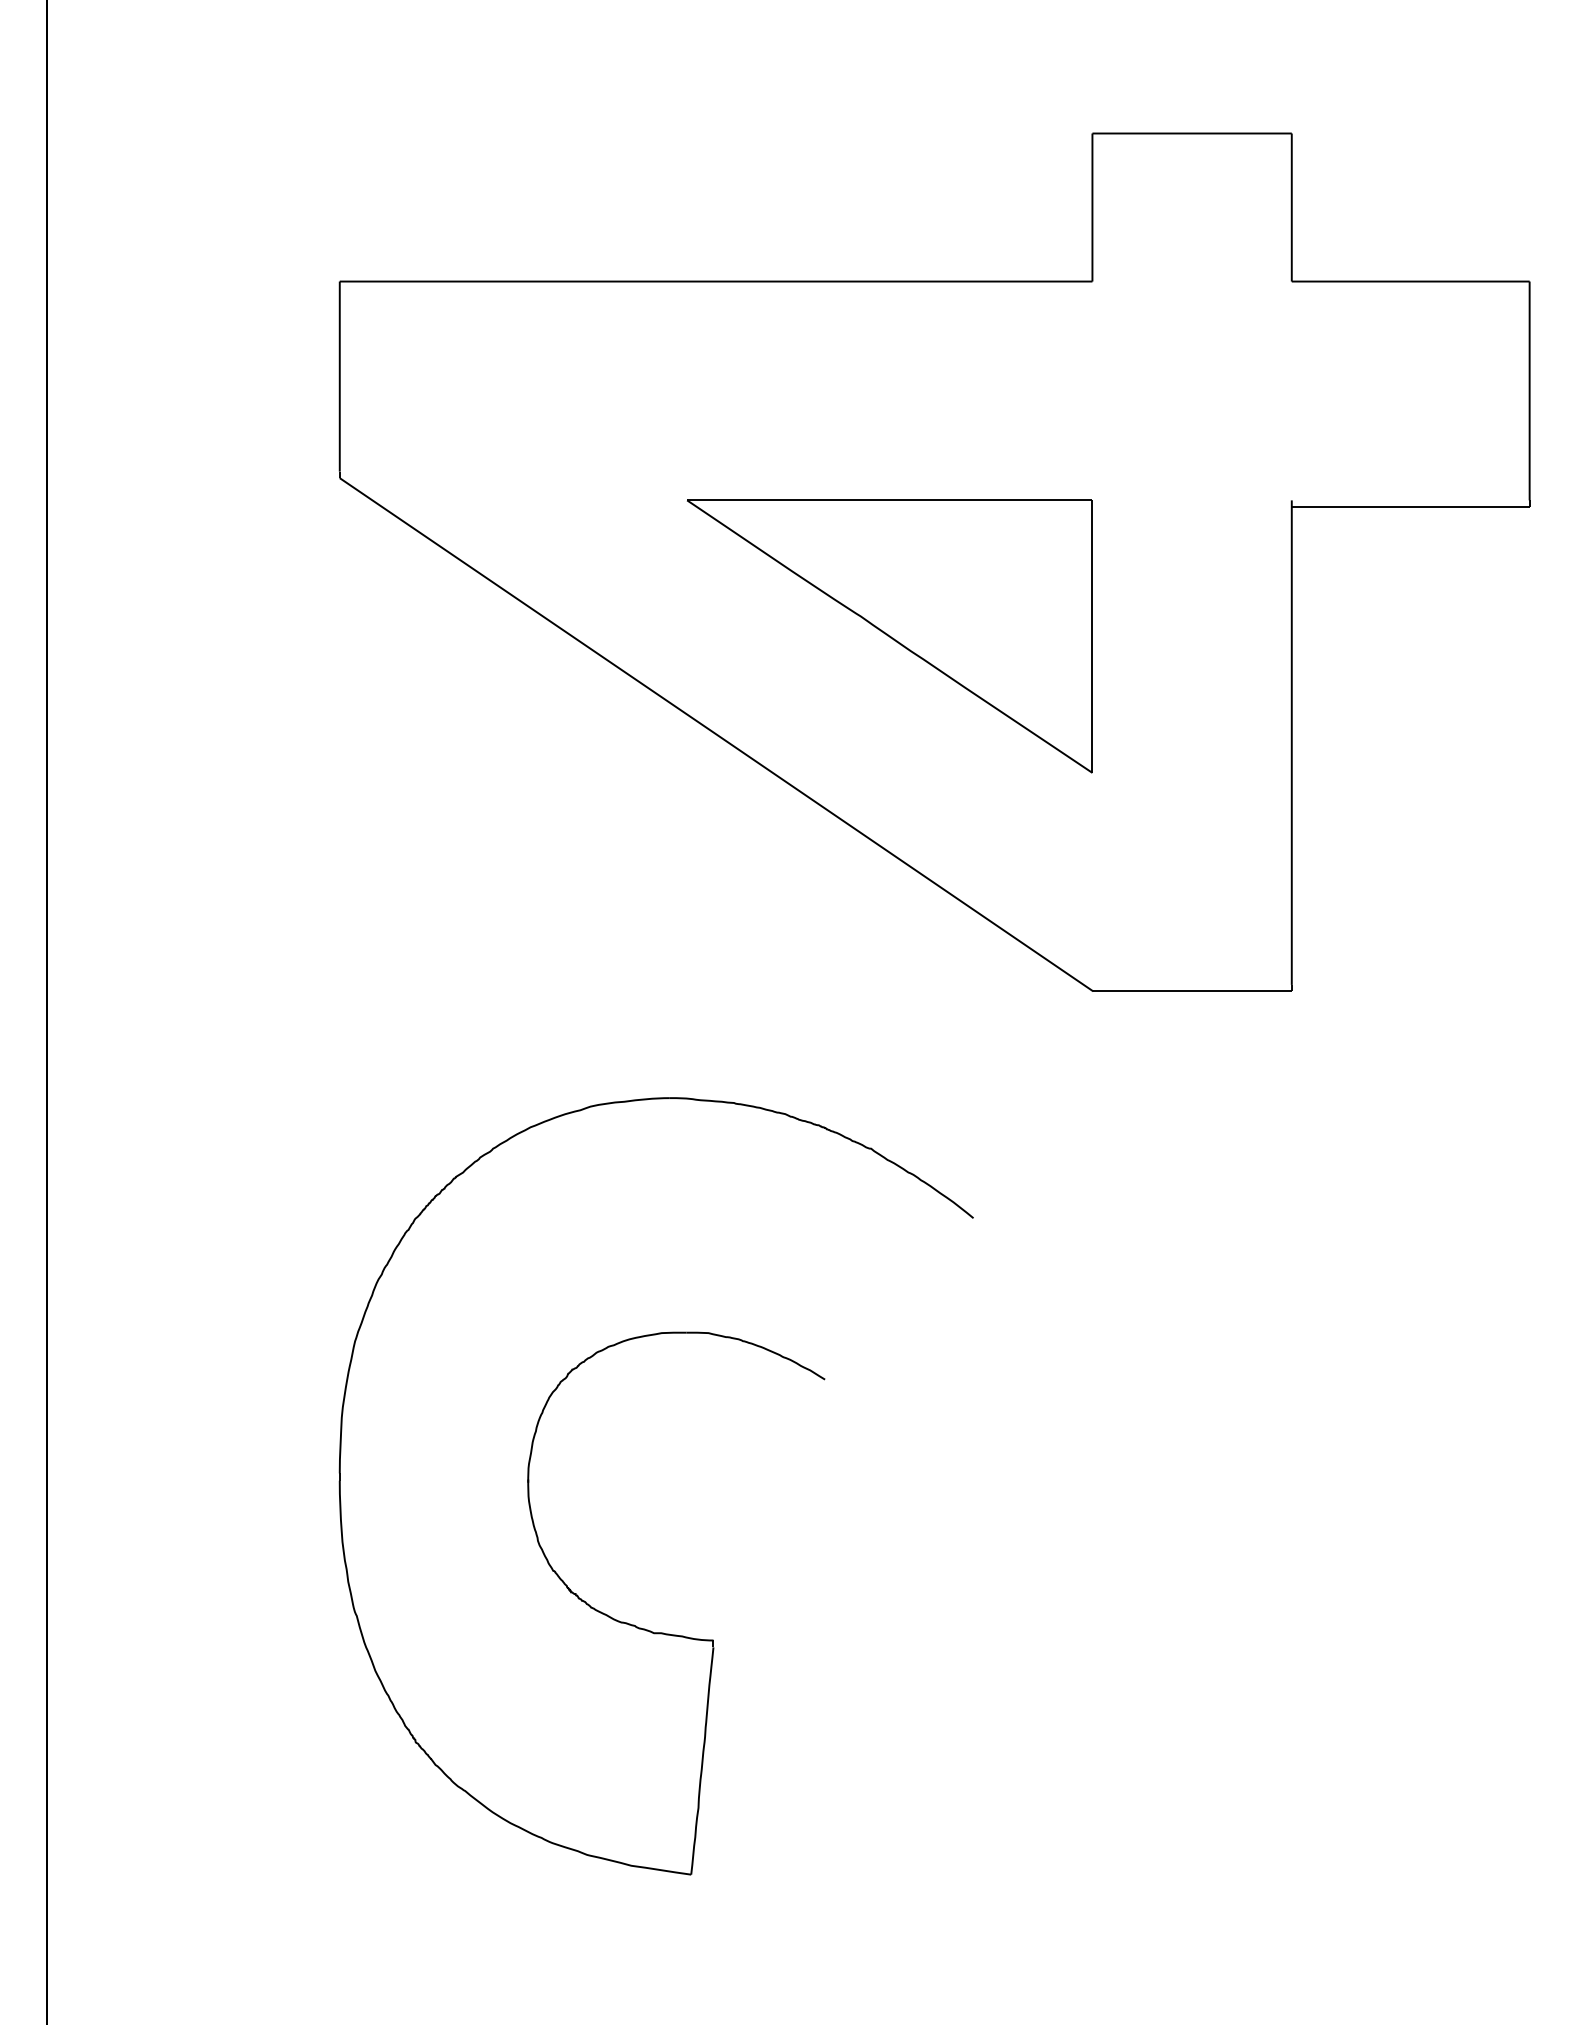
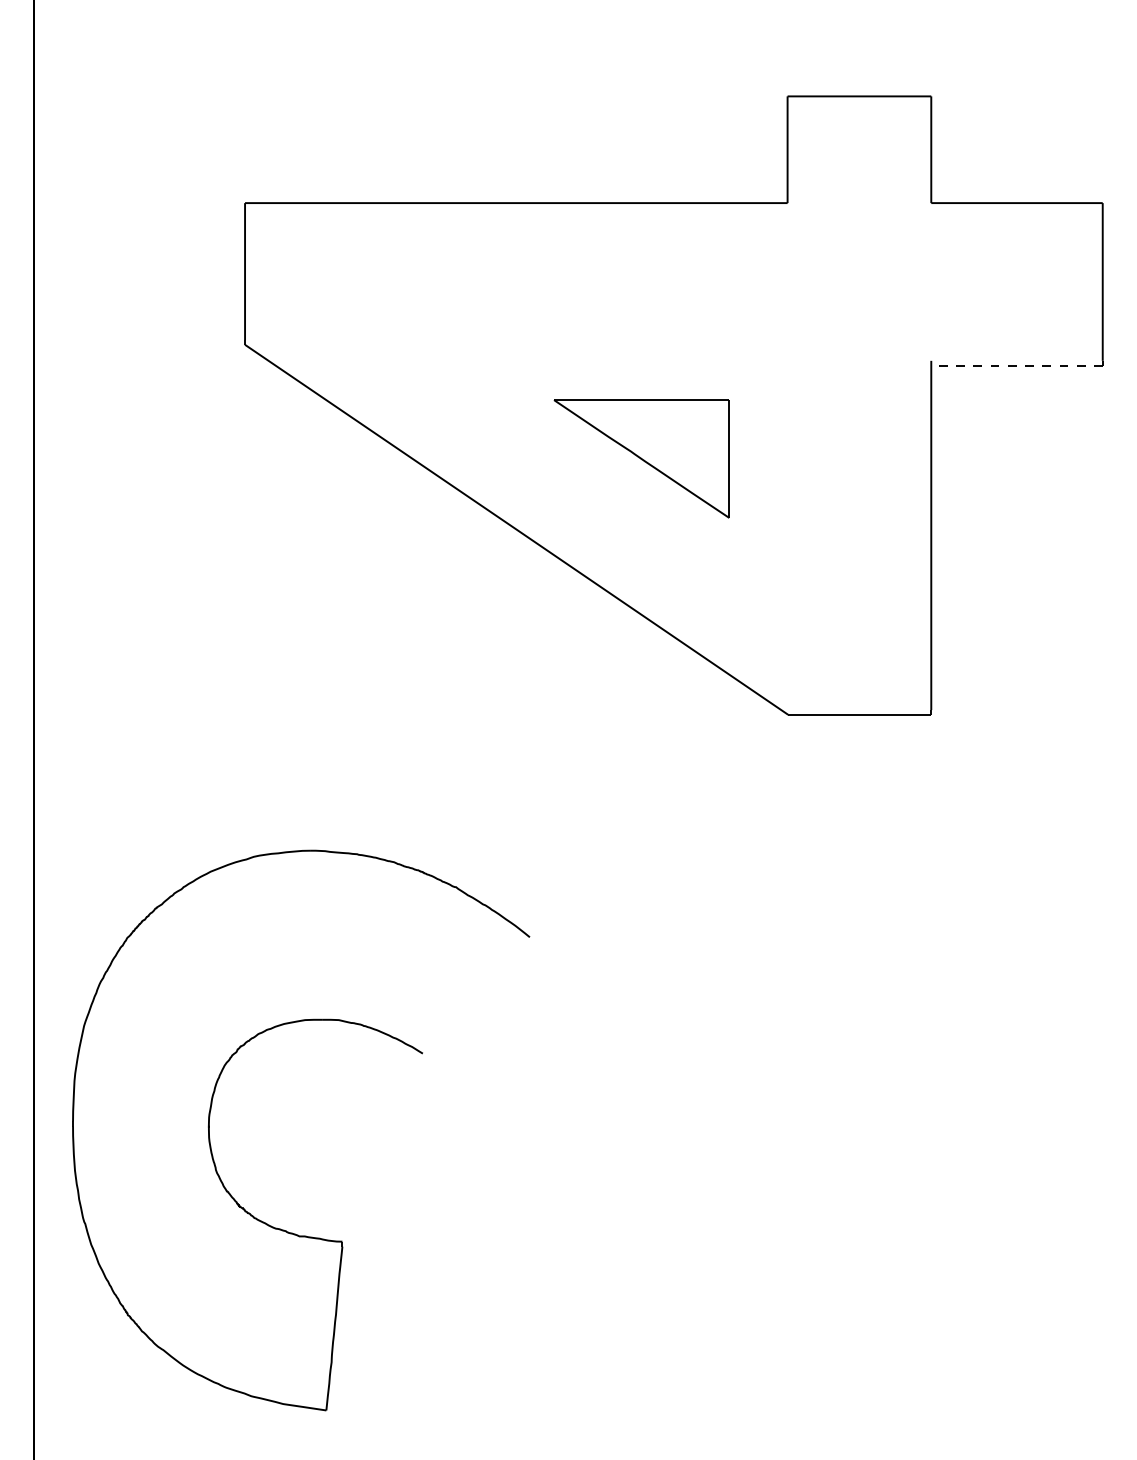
line: (1411, 506) -> (1017, 365), solid -> dashed
part: (889, 635) -> (641, 458), size x0.6
part: (531, 1507) -> (211, 1145), moved

